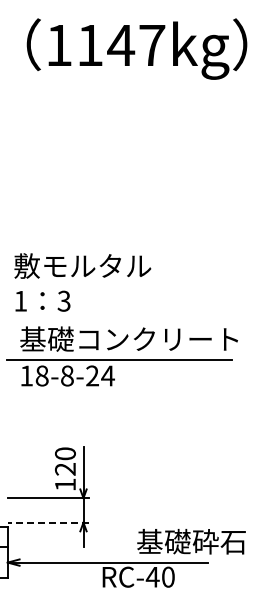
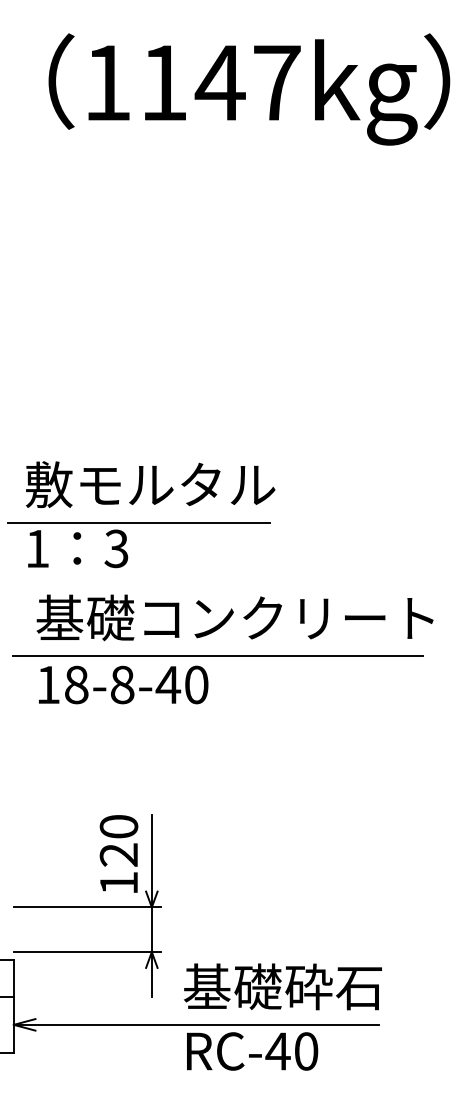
line: (76, 286) -> (139, 521), added
text: (99, 375) -> (180, 684), 18-8-24 -> 18-8-40
line: (47, 522) -> (86, 951), dashed -> solid
text: (191, 541) -> (283, 986), moved

